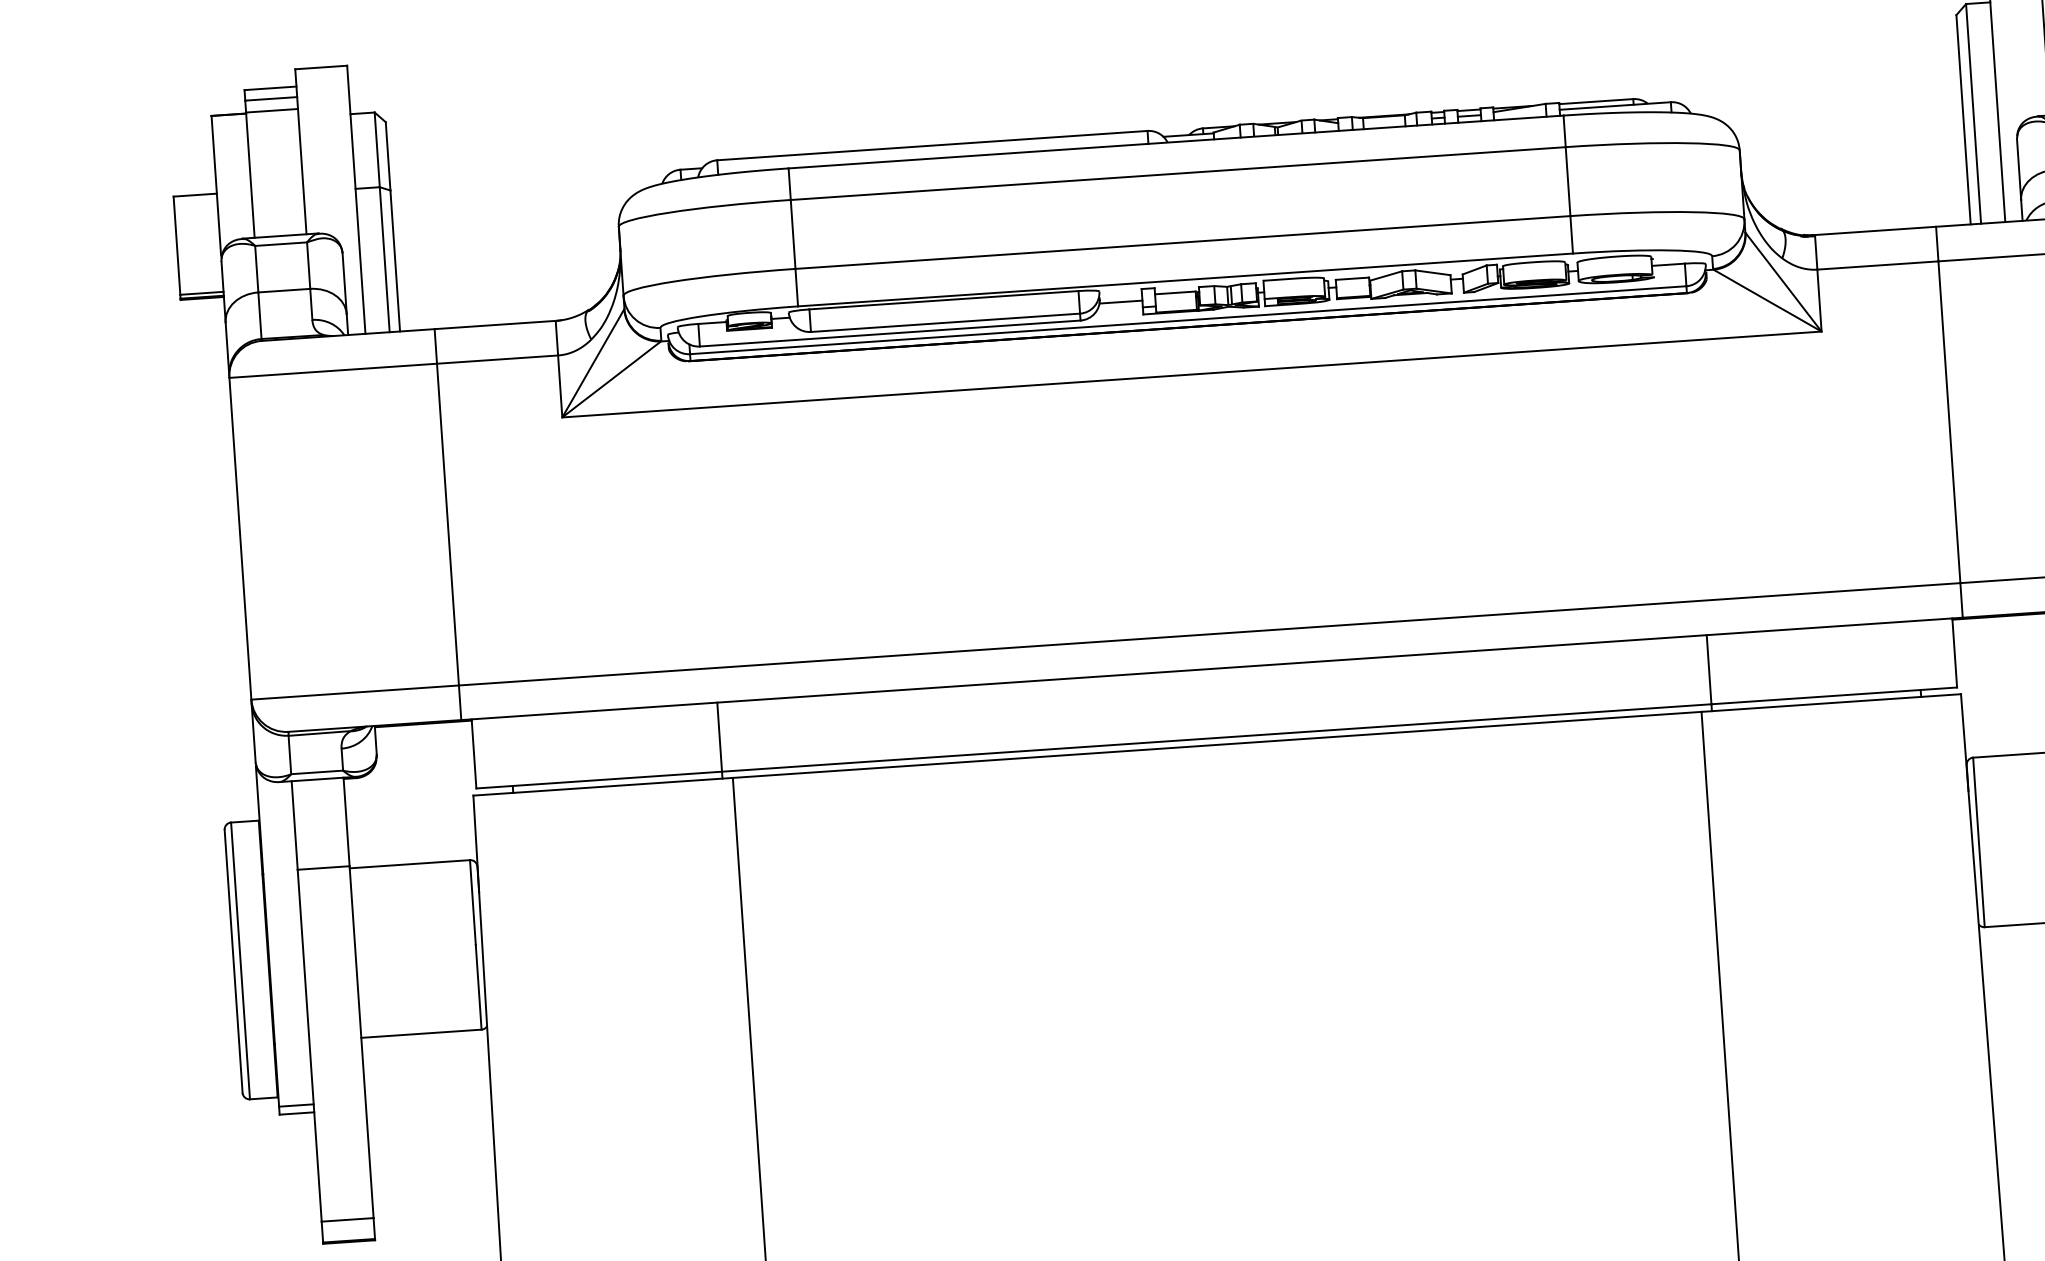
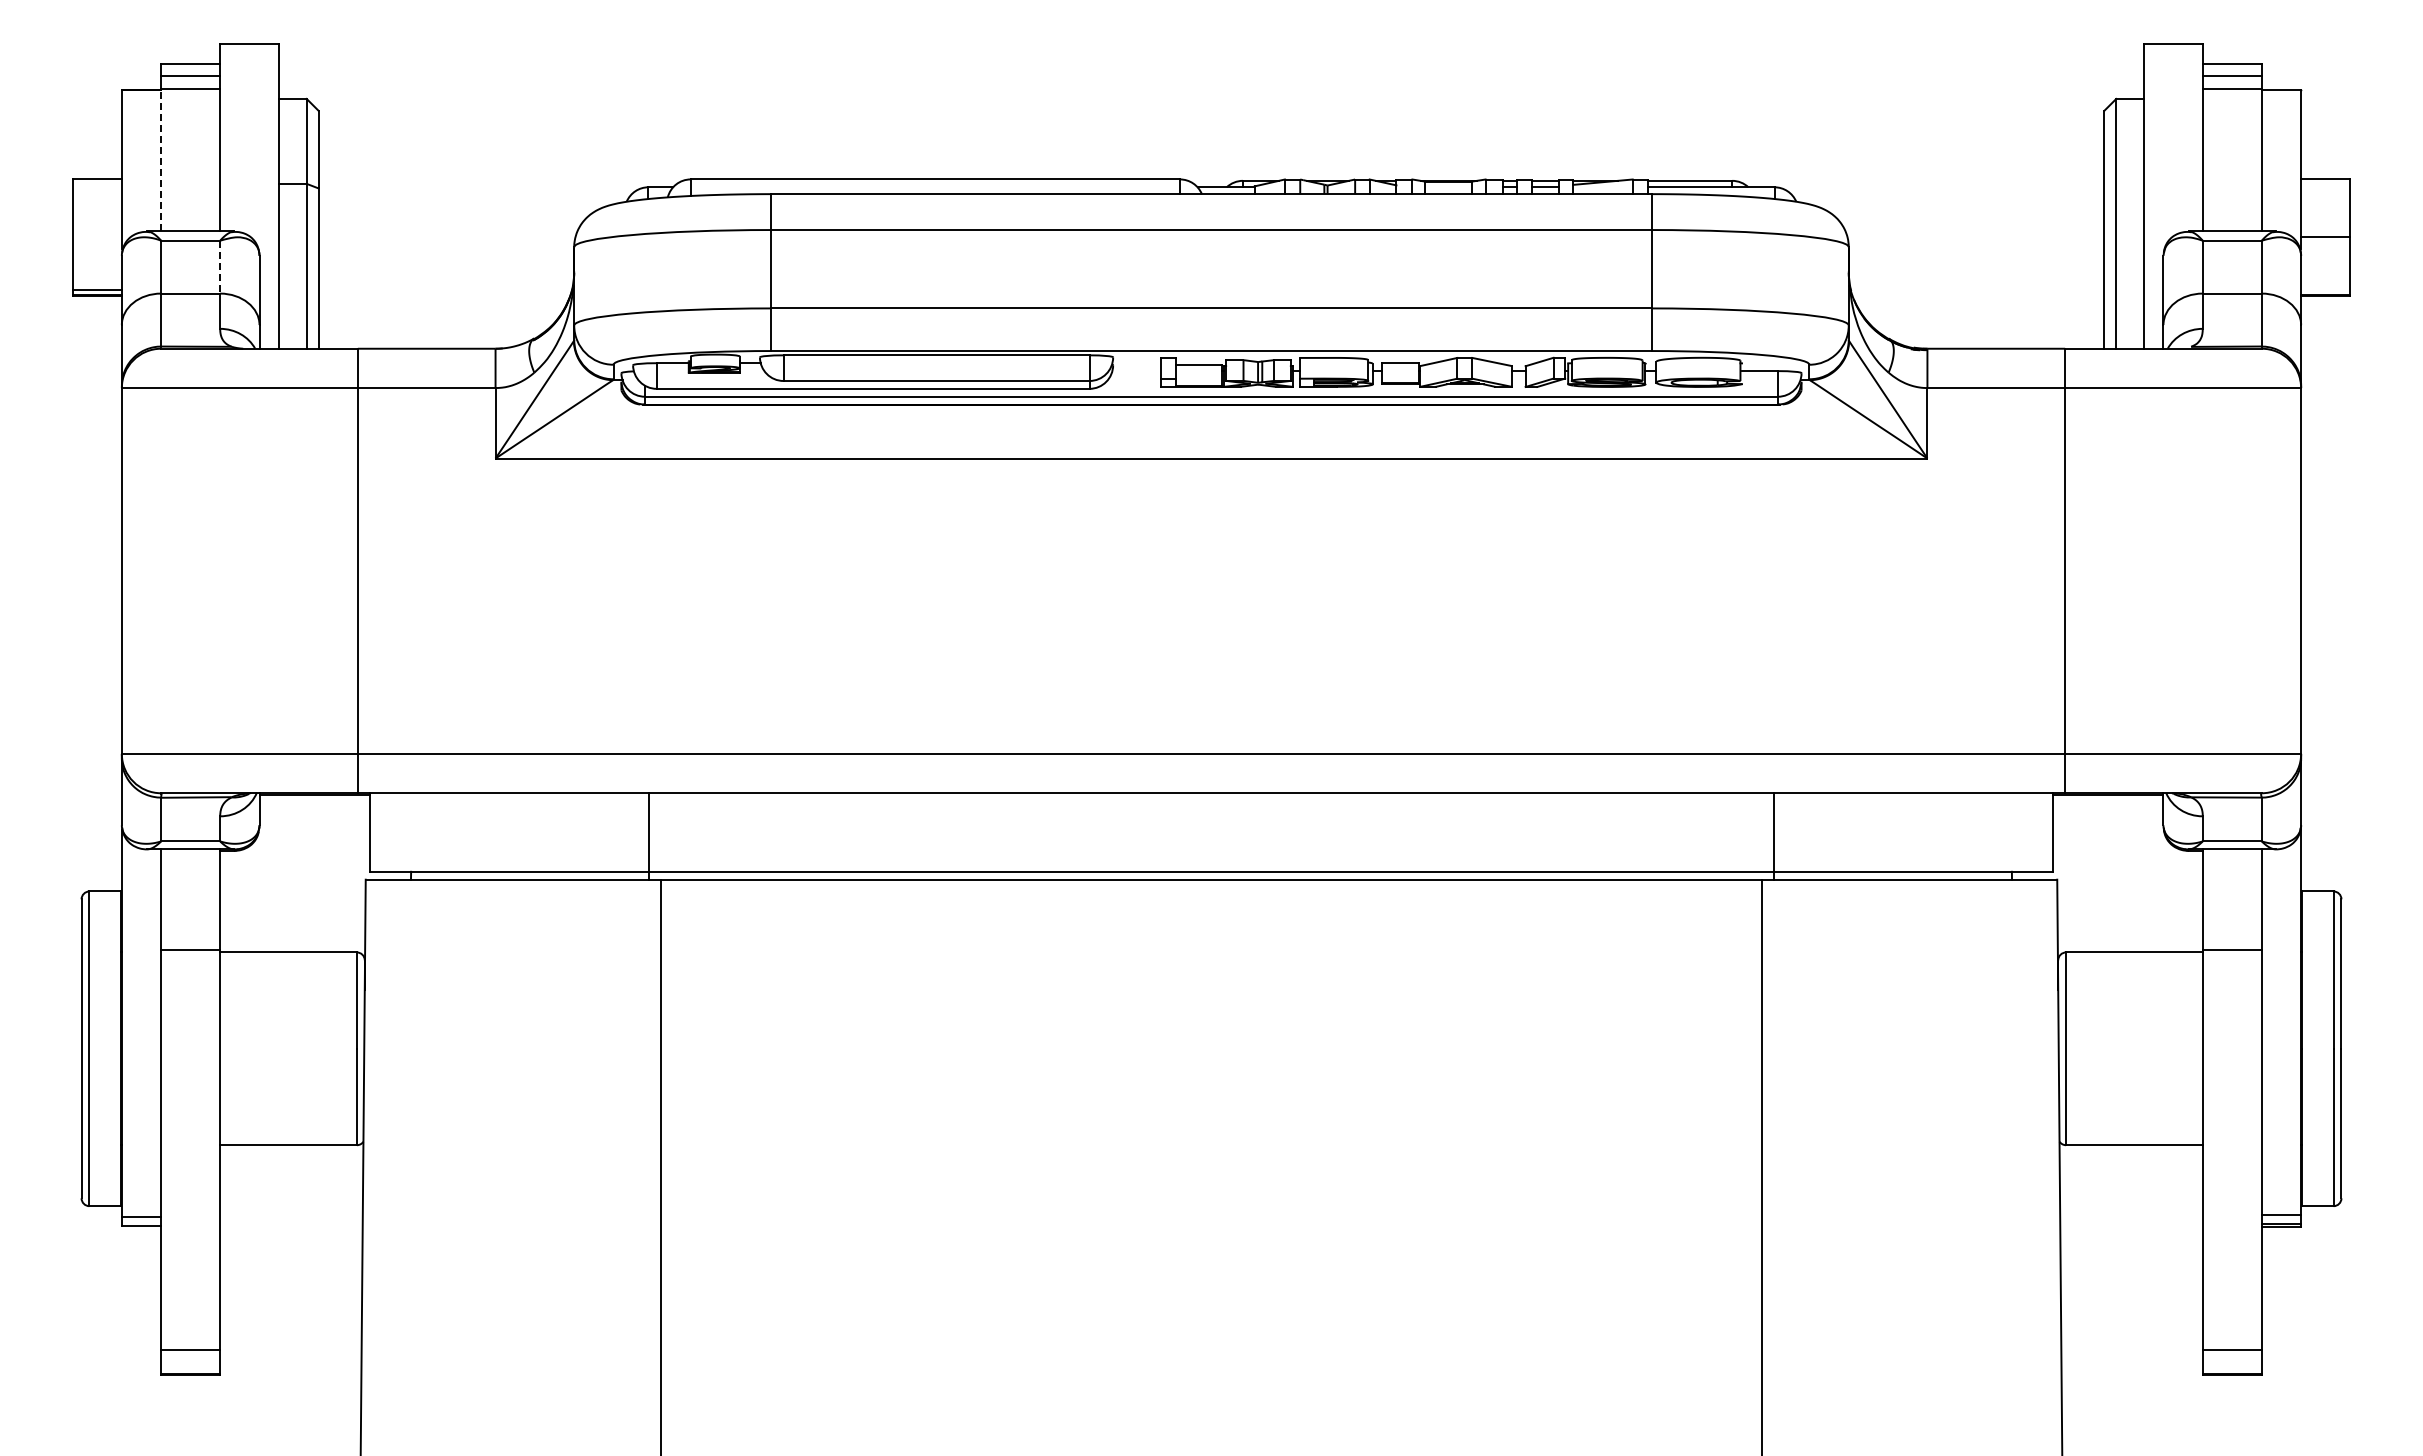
line: (250, 174) -> (161, 159), solid -> dashed
line: (308, 265) -> (220, 267), solid -> dashed
line: (1120, 302) -> (1136, 371), removed

